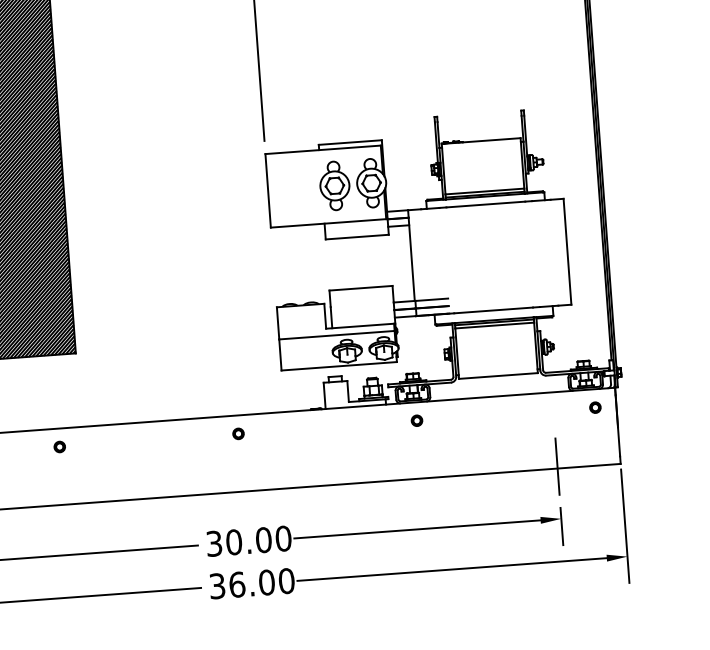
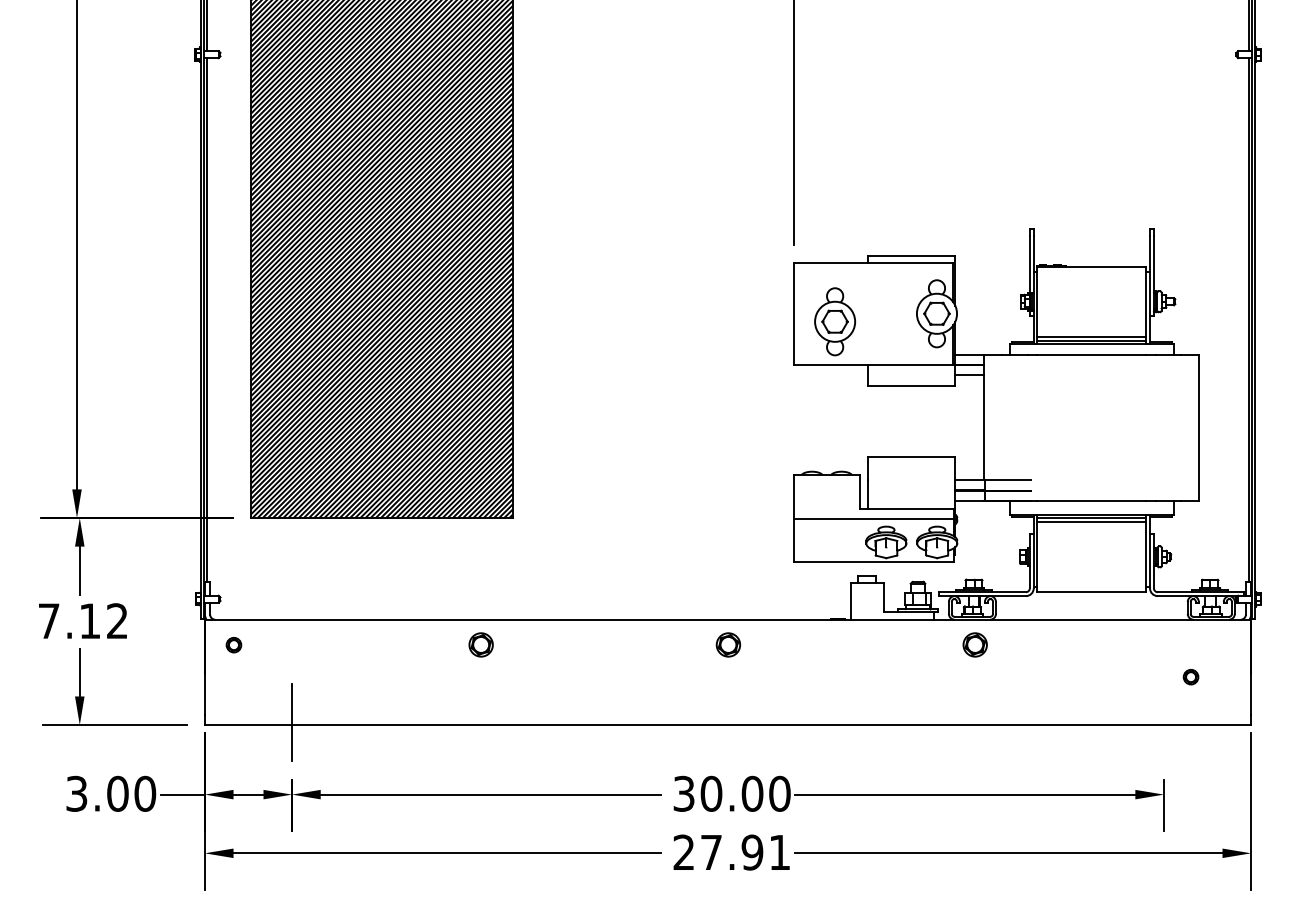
part: (335, 185) -> (835, 321), moved
part: (595, 407) -> (1190, 677), moved
part: (417, 421) -> (975, 645), size x1.6
part: (238, 434) -> (728, 645), size x1.6
part: (59, 447) -> (481, 645), size x1.6
line: (557, 466) -> (1163, 722), removed
text: (251, 583) -> (731, 852), 36.00 -> 27.91

